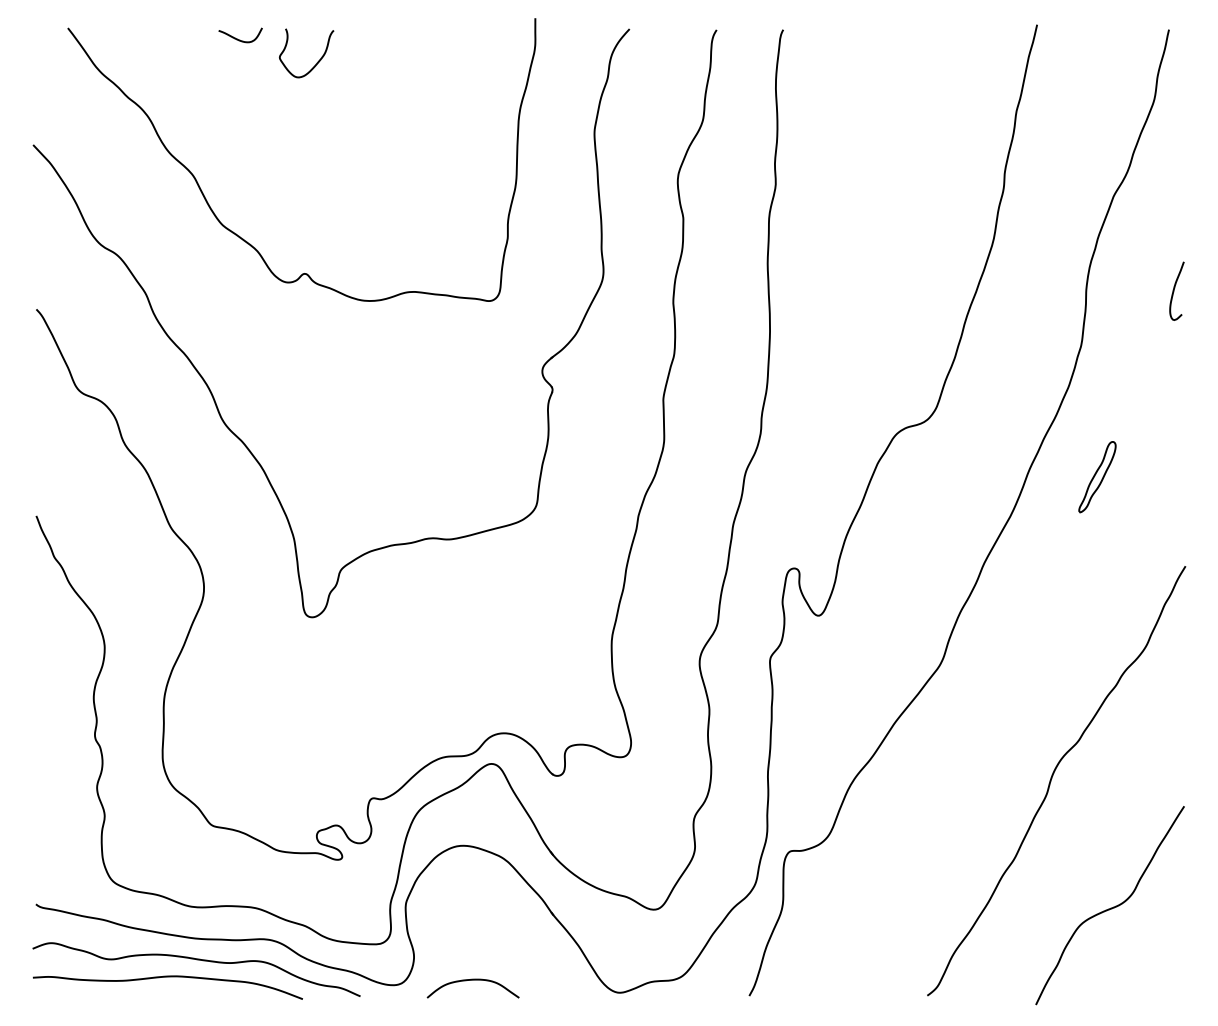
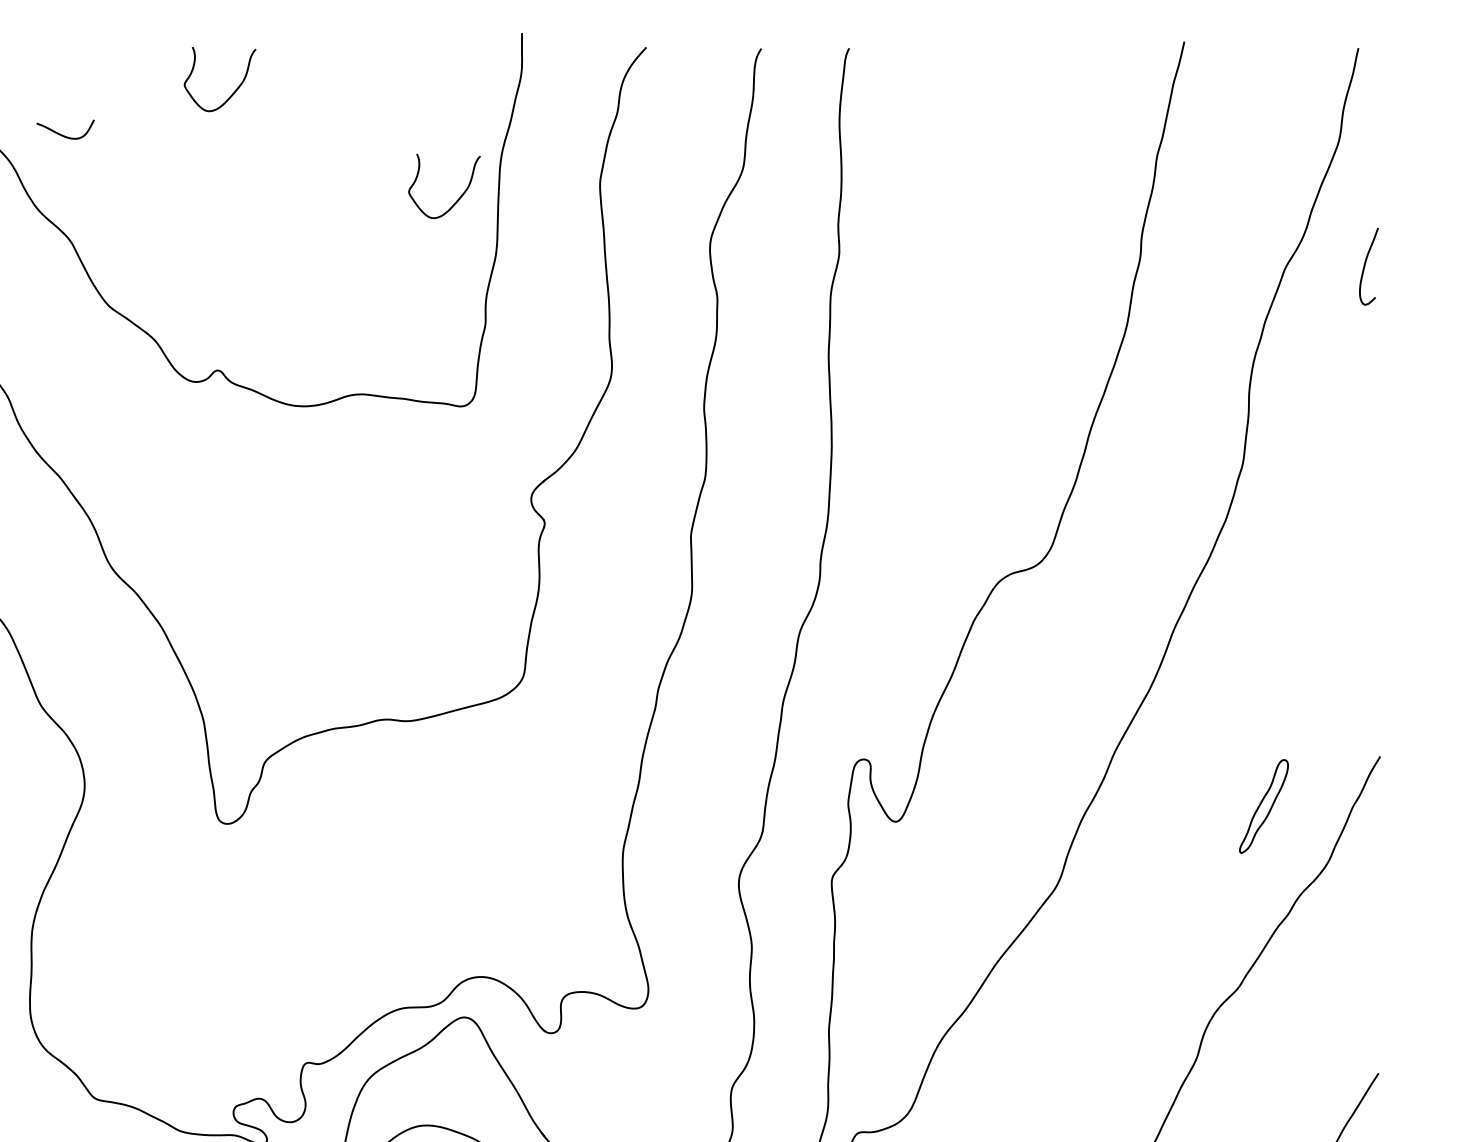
curve: (240, 39) -> (65, 135), moved
curve: (486, 143) -> (457, 198), added
curve: (1174, 290) -> (1365, 265), moved
part: (1097, 477) -> (1264, 806), moved

